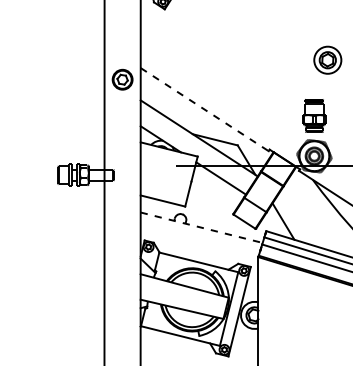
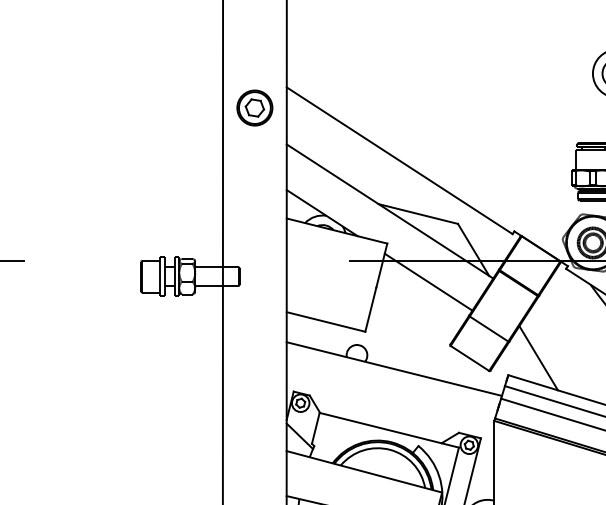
line: (205, 109) -> (401, 160), dashed -> solid
line: (201, 227) -> (394, 368), dashed -> solid

